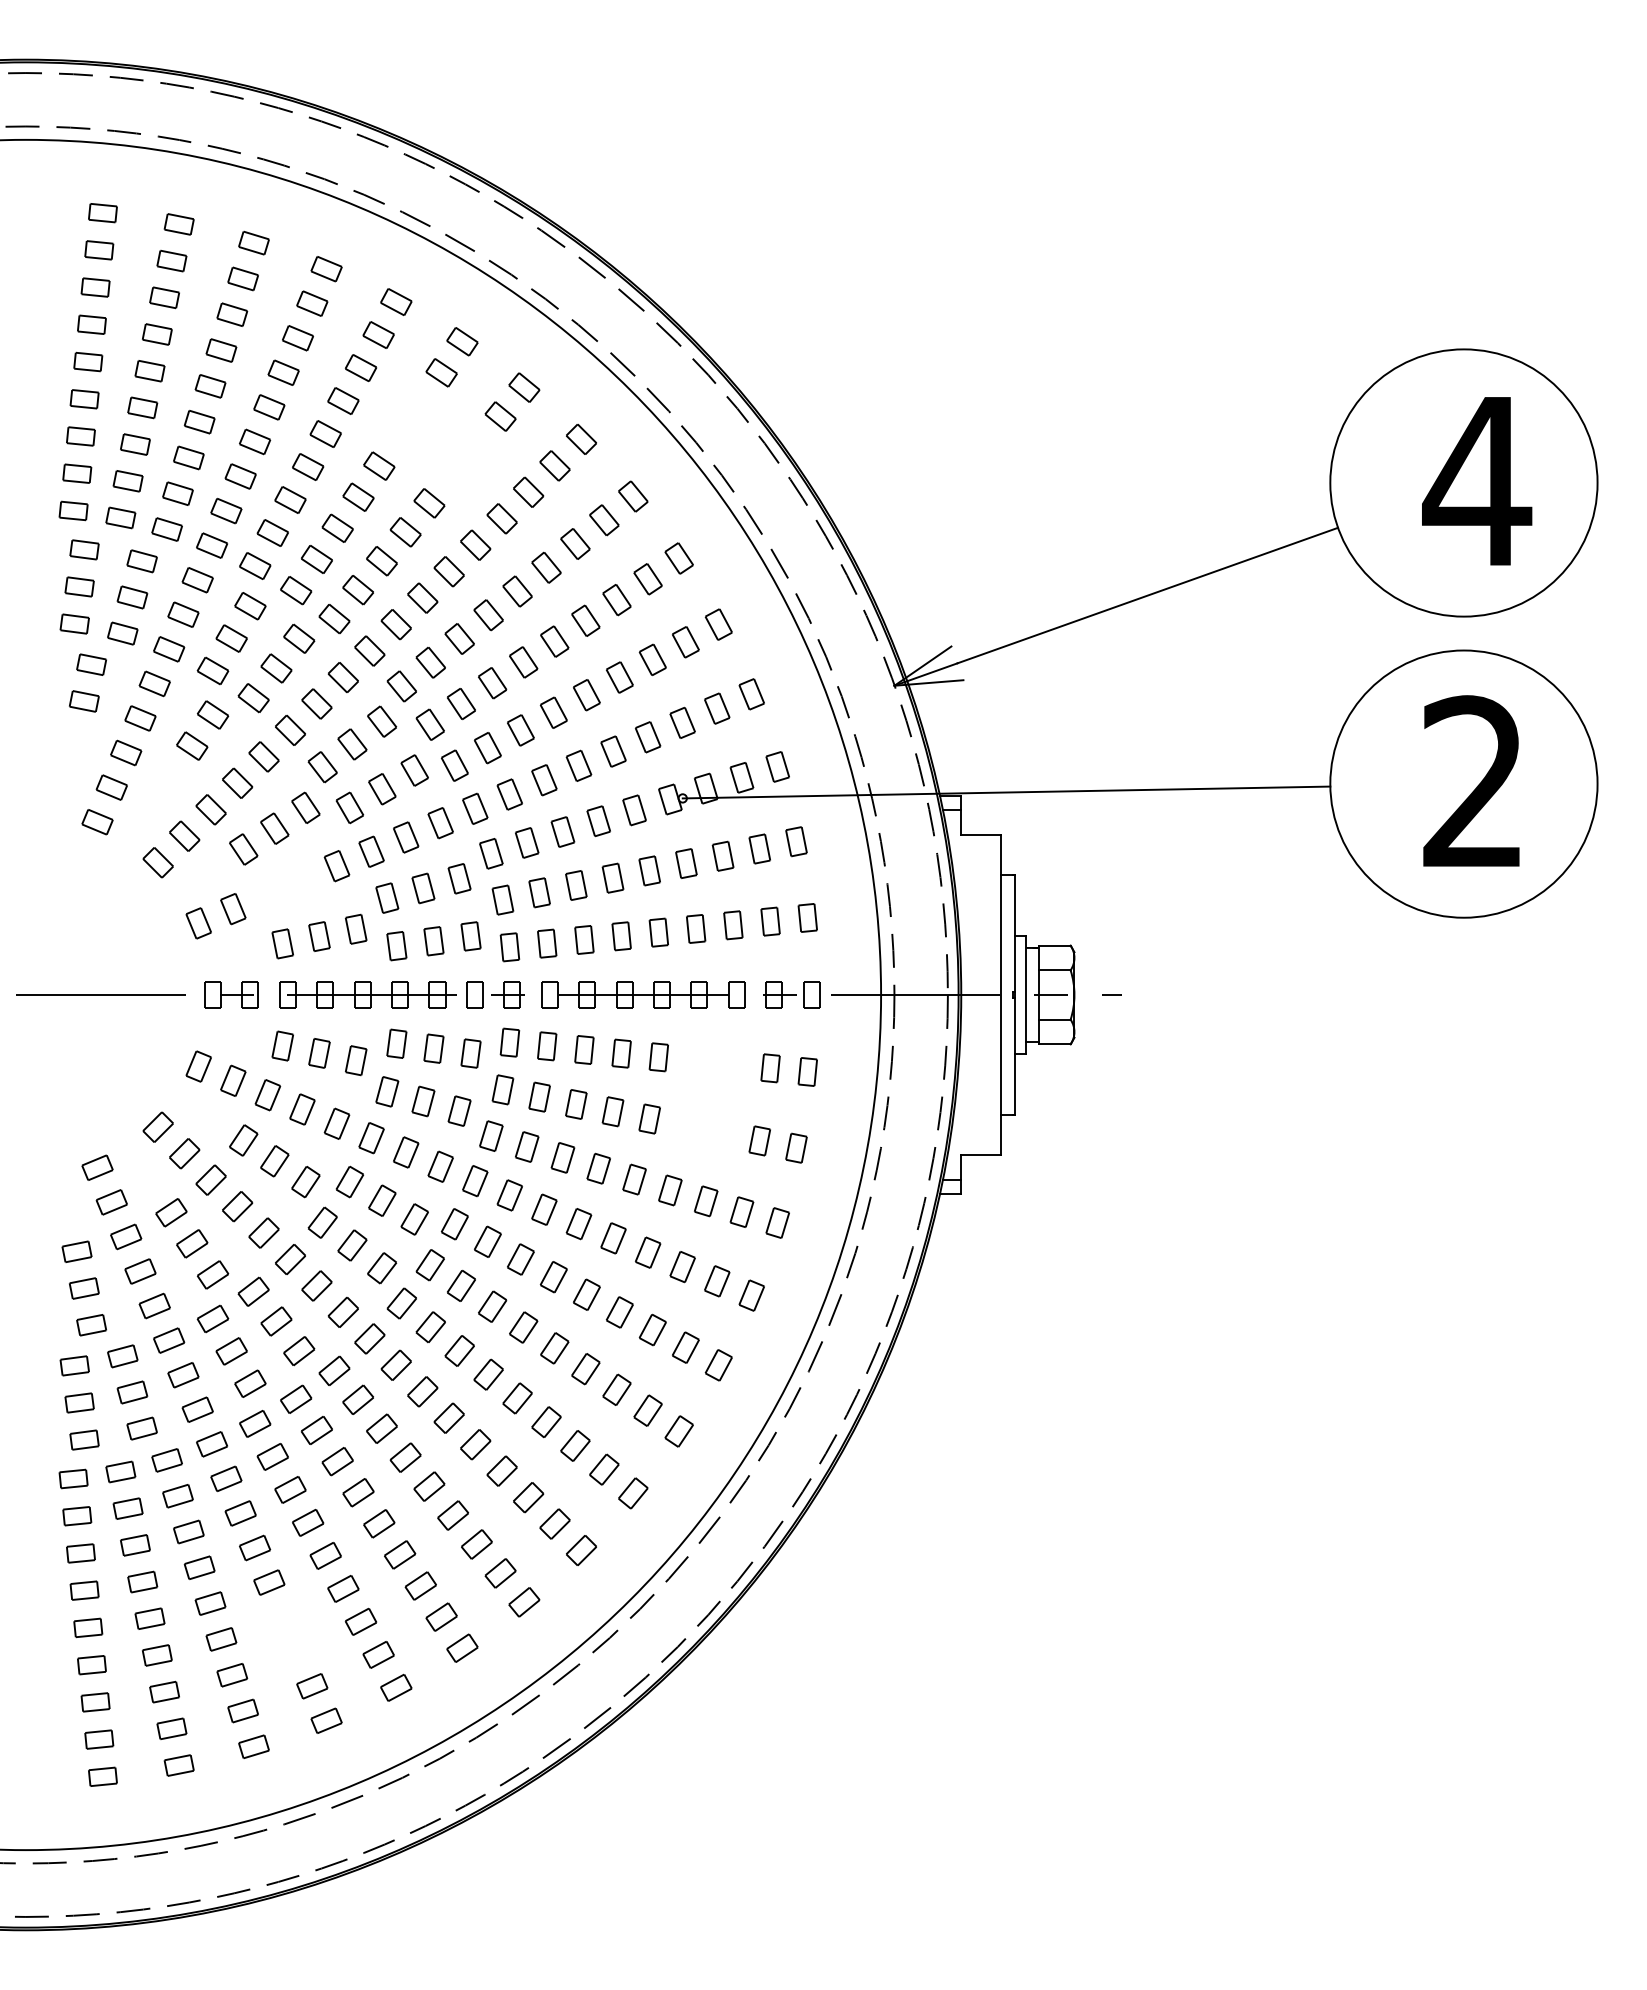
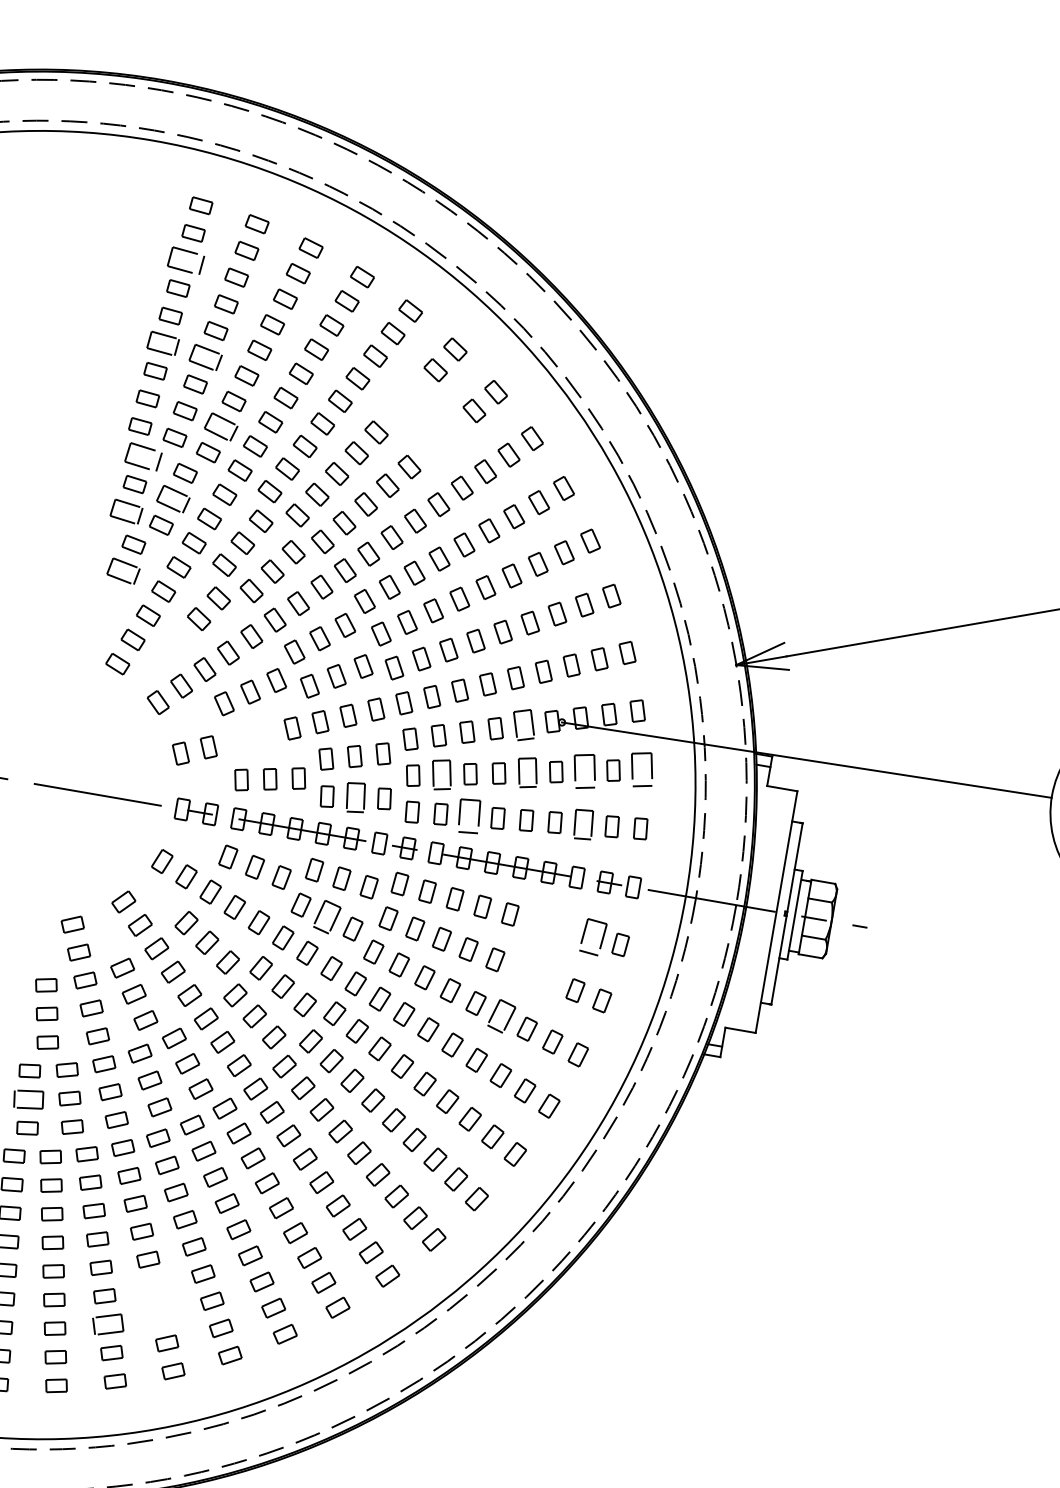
part: (95, 287) -> (185, 260), size x1.6
part: (84, 399) -> (163, 343), size x1.4
part: (142, 407) -> (205, 357), size x1.4
part: (177, 493) -> (220, 426), size x1.4
part: (84, 549) -> (143, 456), size x1.6
part: (132, 597) -> (173, 499), size x1.4
part: (74, 623) -> (126, 511), size x1.4
part: (84, 701) -> (123, 571), size x1.4
part: (634, 810) -> (524, 725), size x1.4
part: (796, 841) -> (642, 769), size x1.6
part: (722, 855) -> (584, 770), size x1.6
part: (649, 870) -> (527, 772), size x1.4
part: (539, 892) -> (441, 774), size x1.4
part: (733, 925) -> (583, 824), size x1.4
part: (584, 939) -> (469, 815), size x1.6
part: (433, 941) -> (355, 797), size x1.4
part: (770, 1068) -> (592, 937), size x1.6
part: (423, 1101) -> (327, 917), size x1.4
part: (670, 1190) -> (501, 1016), size x1.4
part: (79, 1402) -> (28, 1099), size x1.4
part: (232, 1675) -> (108, 1324), size x1.4

